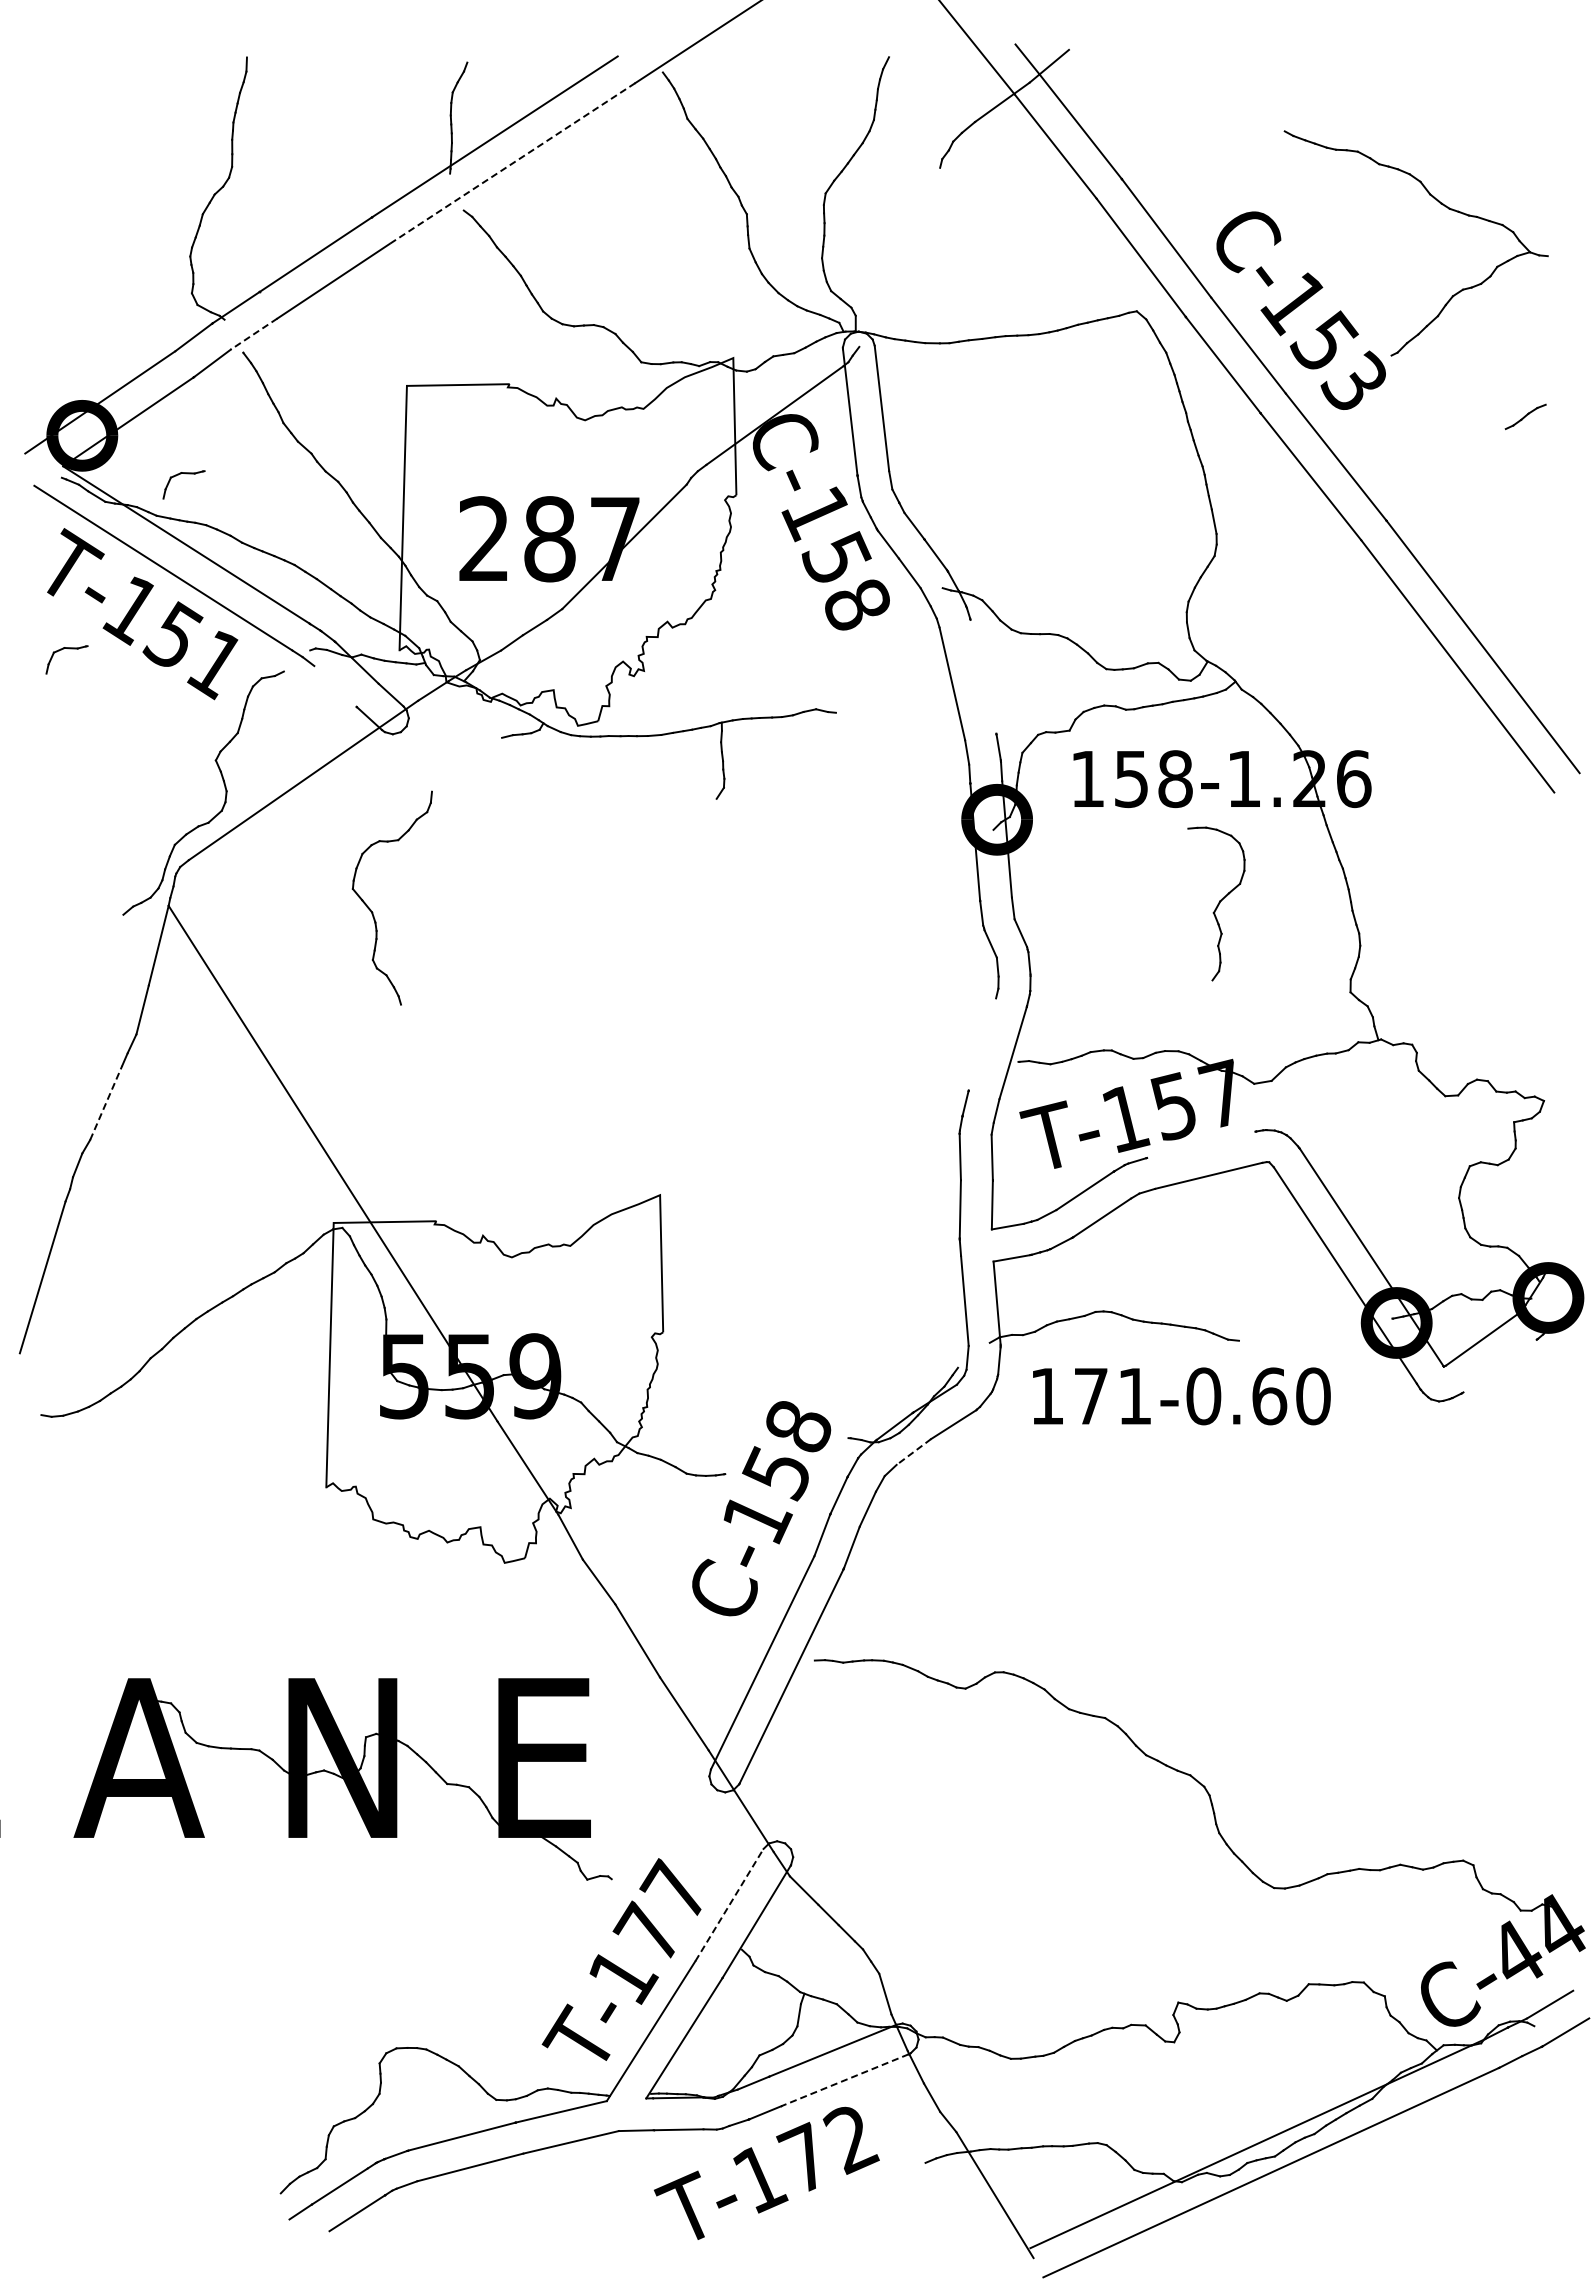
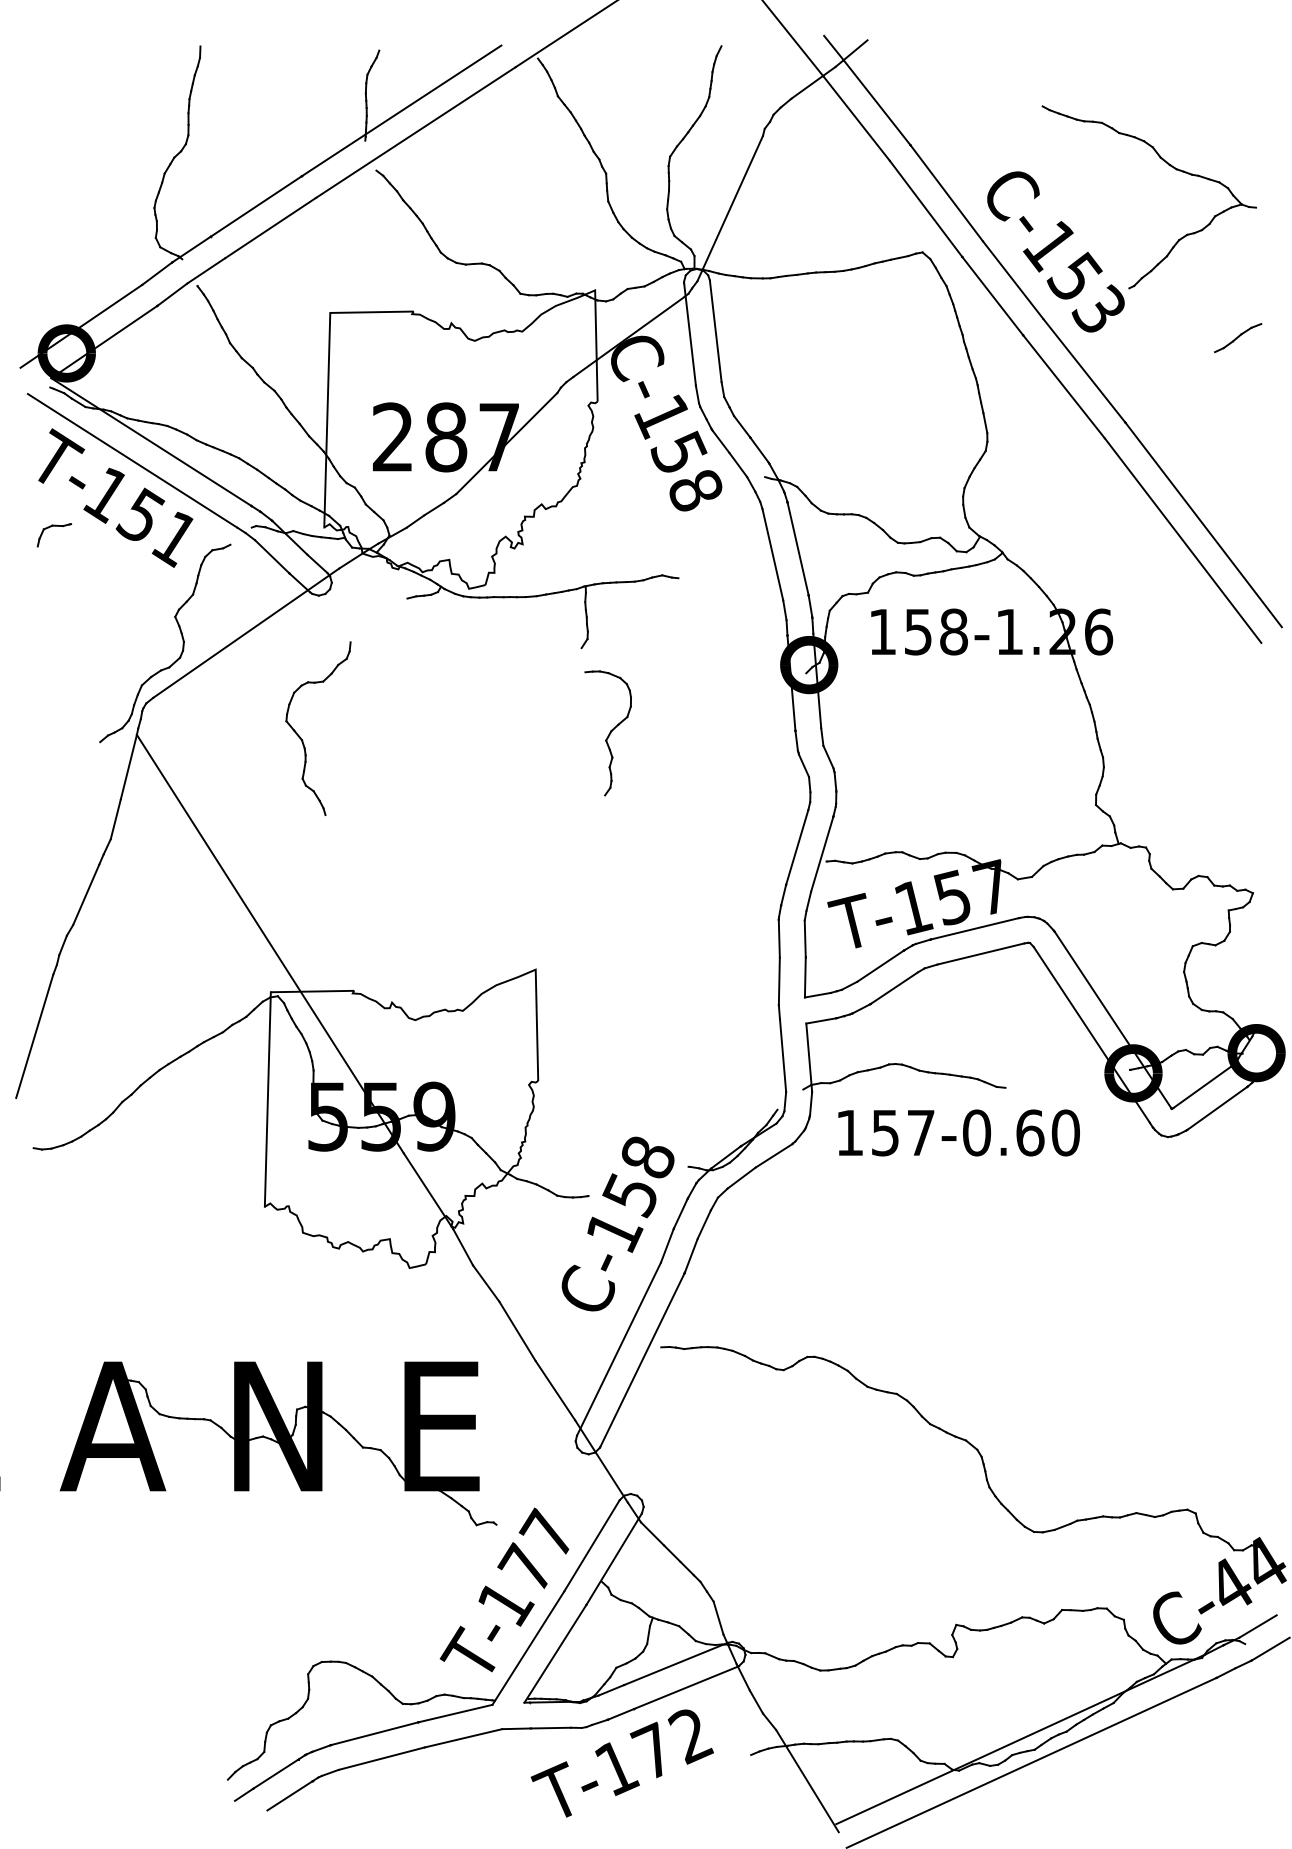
line: (512, 163) -> (415, 132), dashed -> solid
line: (899, 256) -> (729, 207), added
line: (254, 334) -> (206, 271), dashed -> solid
part: (1525, 416) -> (1237, 337), size x1.43
part: (185, 474) -> (150, 384), removed
line: (983, 676) -> (798, 548), added
line: (335, 686) -> (272, 556), added
part: (1216, 903) -> (608, 732), moved
line: (982, 1044) -> (797, 847), added
line: (106, 1102) -> (86, 894), dashed -> solid
line: (1201, 1144) -> (975, 928), added
line: (1499, 1365) -> (1216, 1107), added
text: (1112, 1396) -> (902, 1133), 171-0.60 -> 157-0.60
line: (913, 1451) -> (741, 1177), dashed -> solid
line: (729, 1905) -> (592, 1546), dashed -> solid
line: (844, 2080) -> (685, 1688), dashed -> solid

